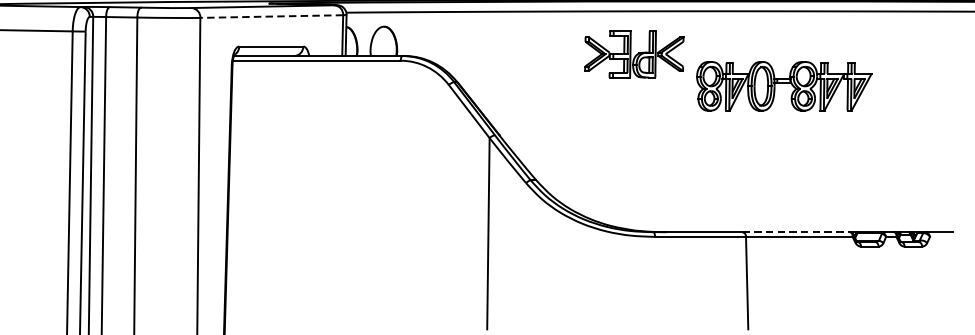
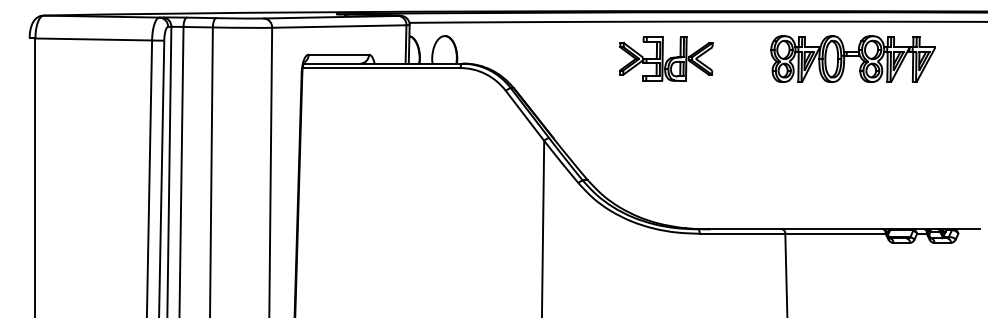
line: (270, 16) -> (338, 26), dashed -> solid
part: (634, 53) -> (666, 58), moved
part: (783, 85) -> (852, 58), moved
line: (796, 232) -> (832, 229), dashed -> solid

